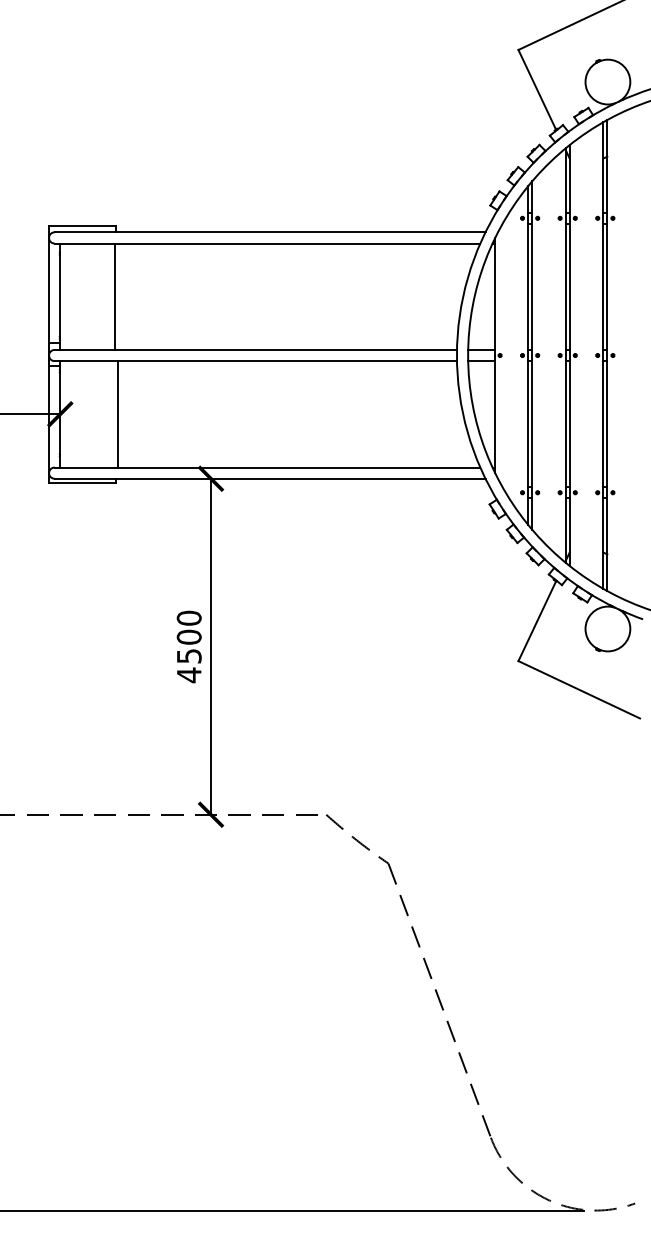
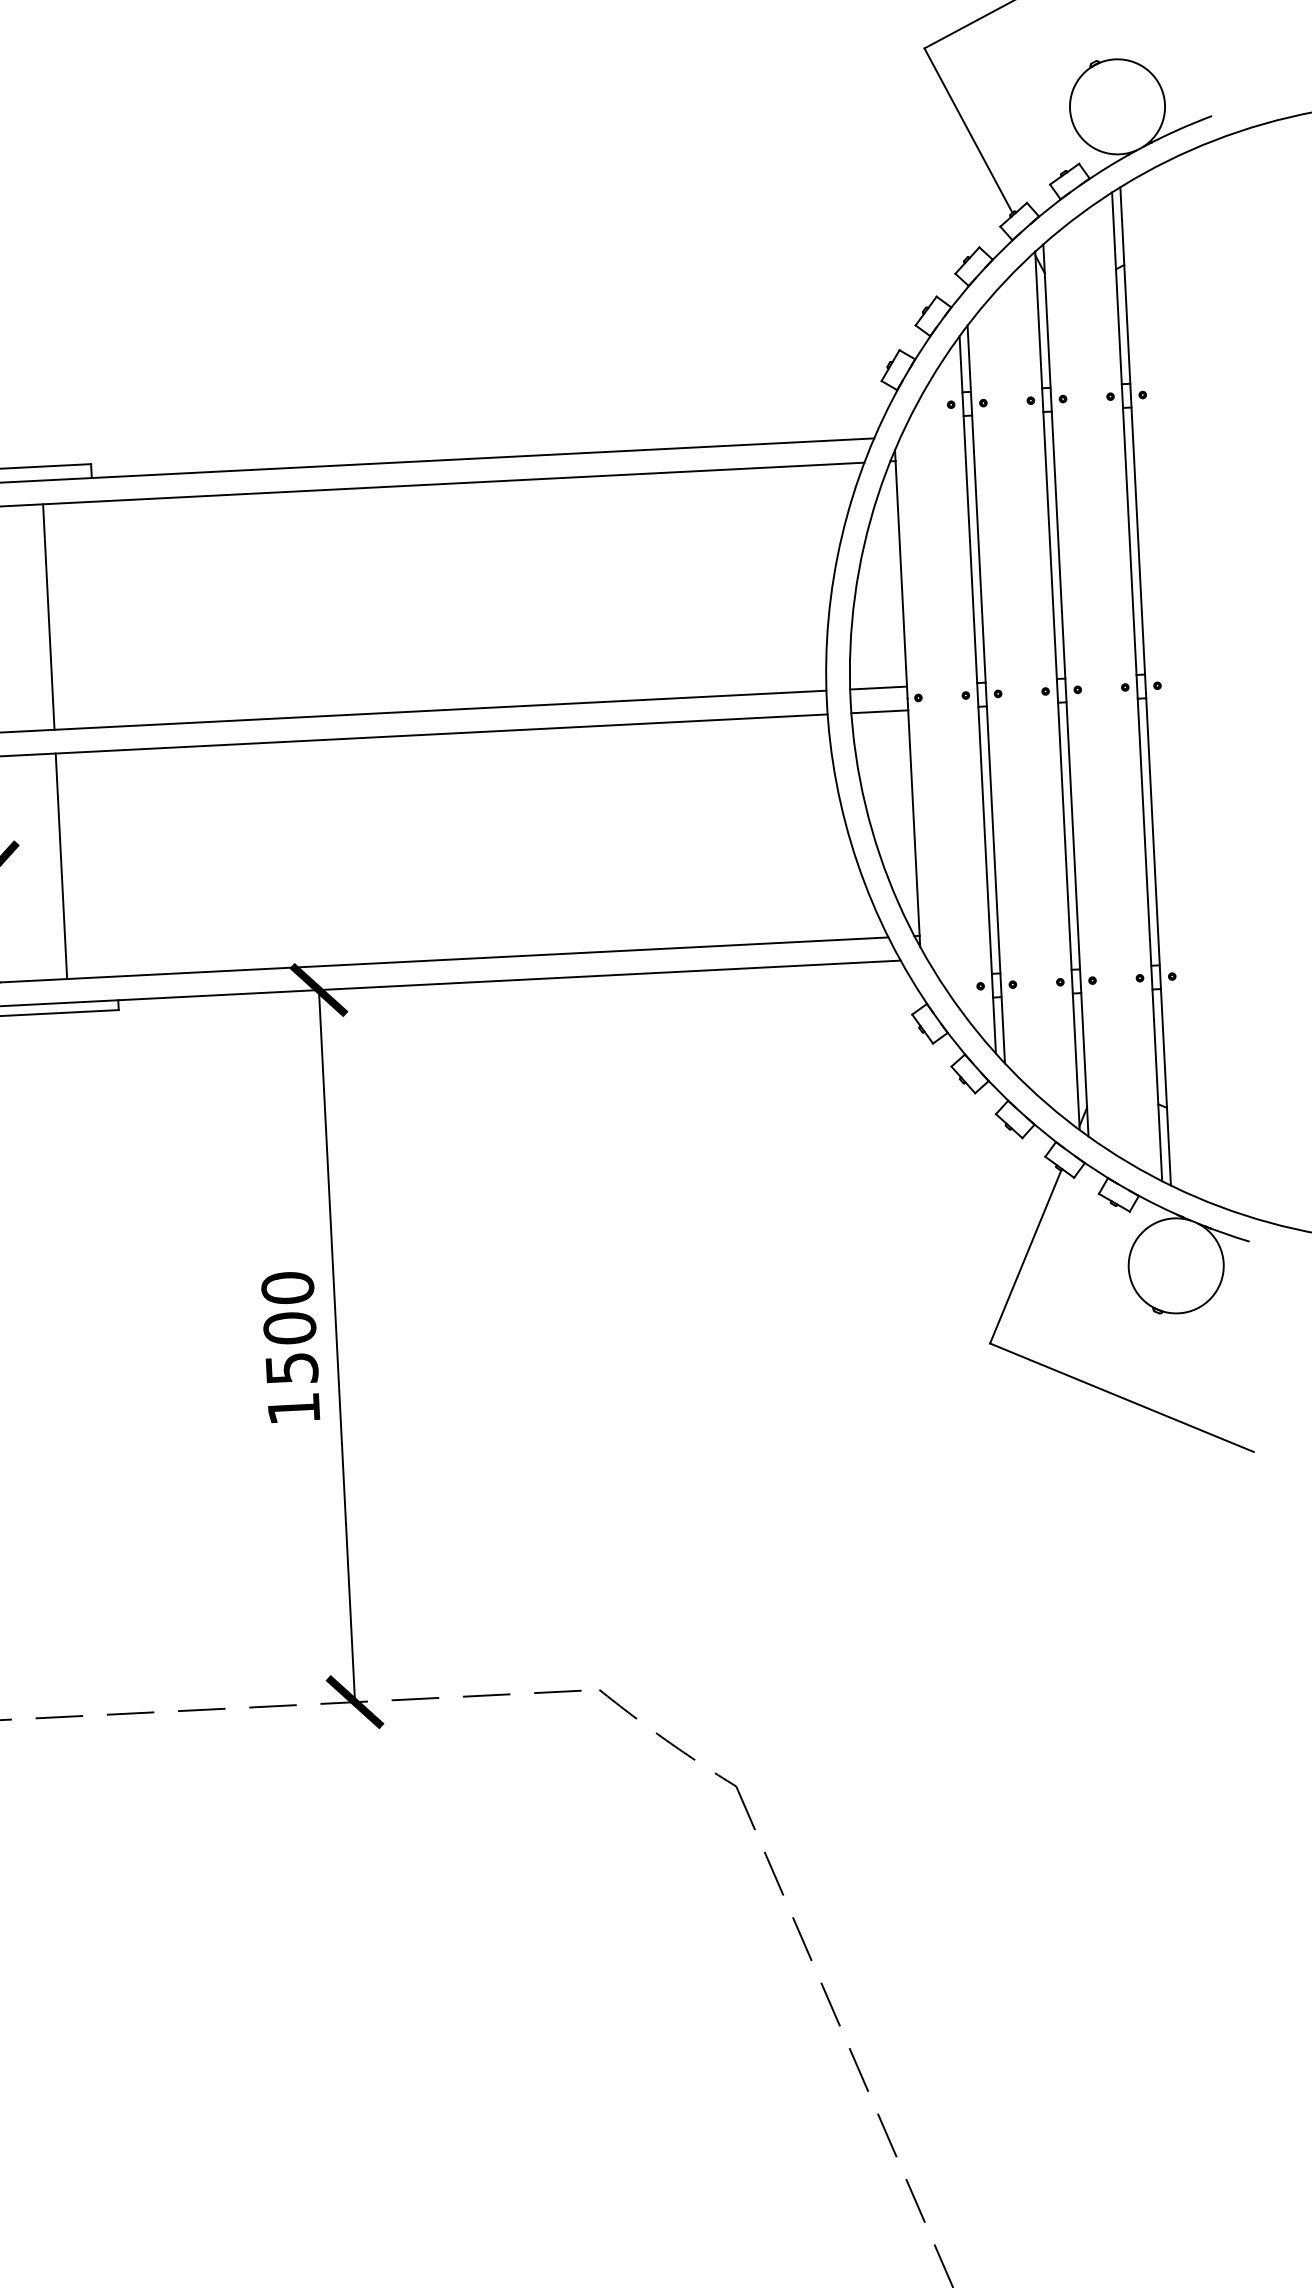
line: (114, 296) -> (48, 616), moved
line: (117, 414) -> (60, 866), moved
text: (189, 675) -> (294, 1409), 4500 -> 1500

